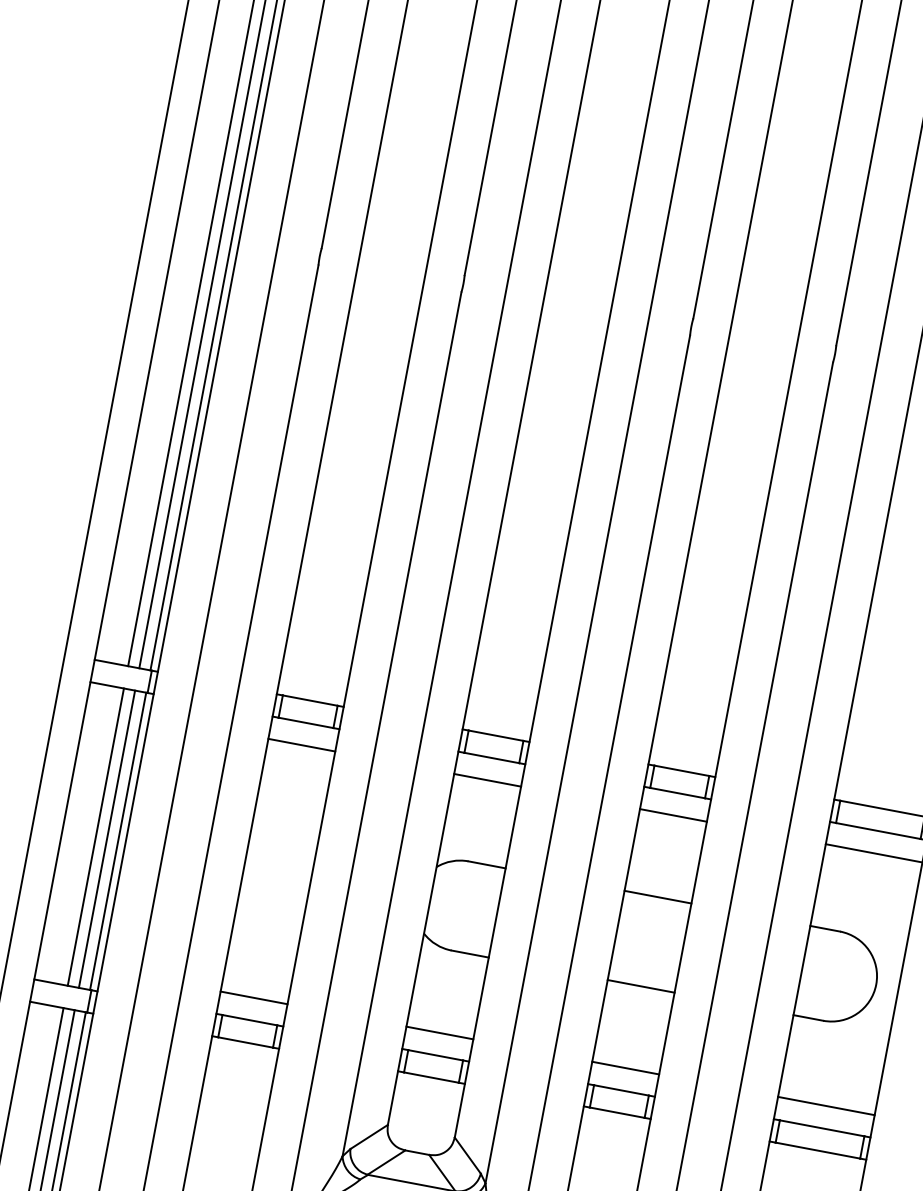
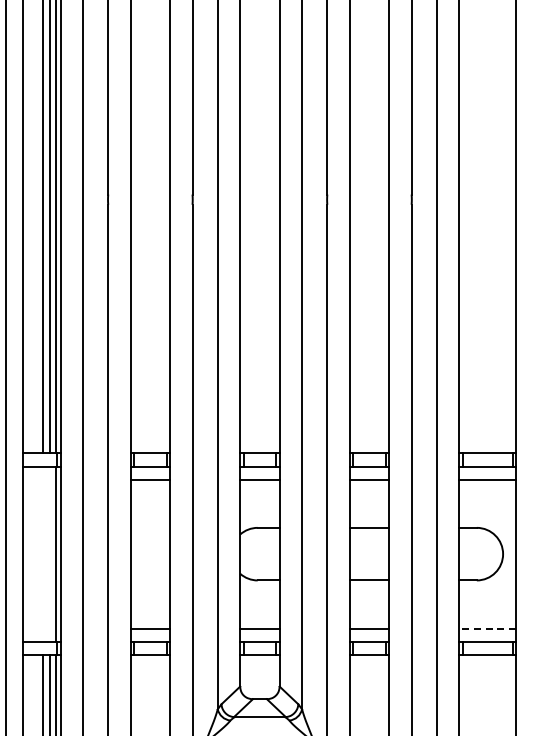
line: (96, 836) -> (43, 553), removed
line: (107, 838) -> (49, 553), removed
line: (825, 1105) -> (487, 628), solid -> dashed

